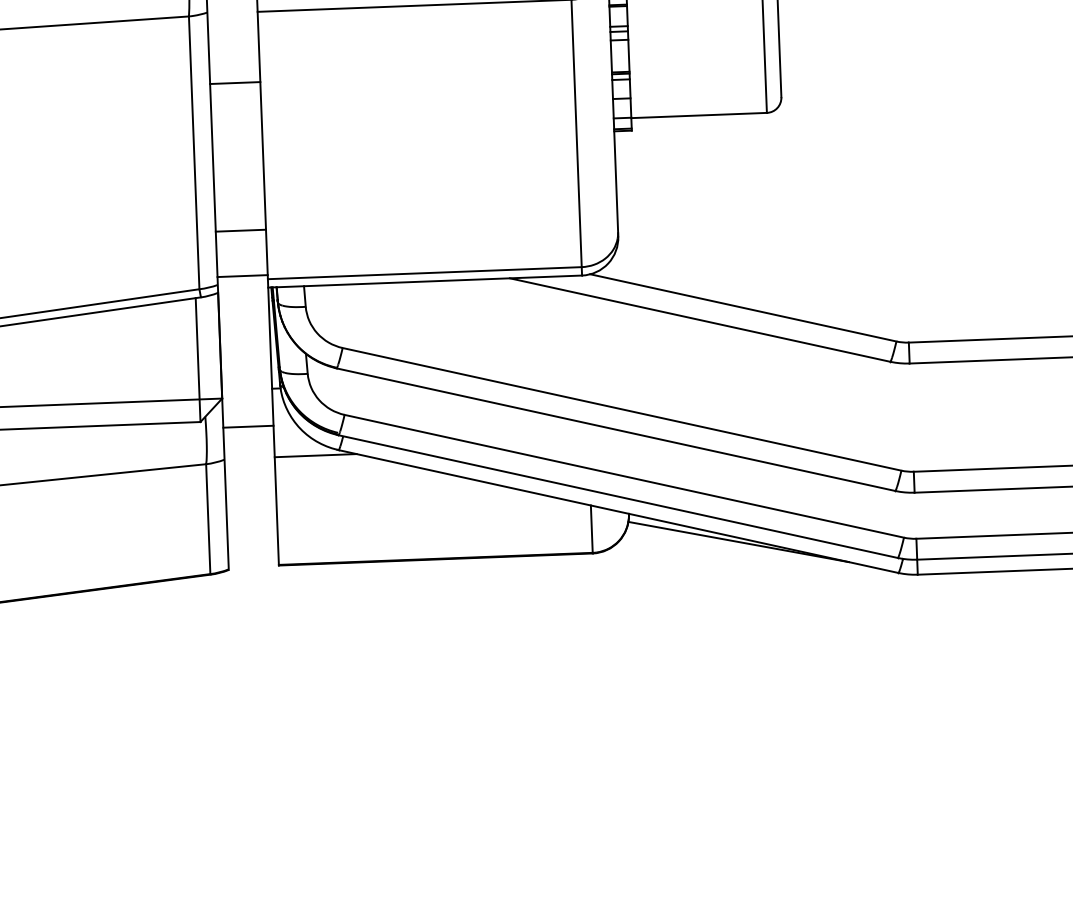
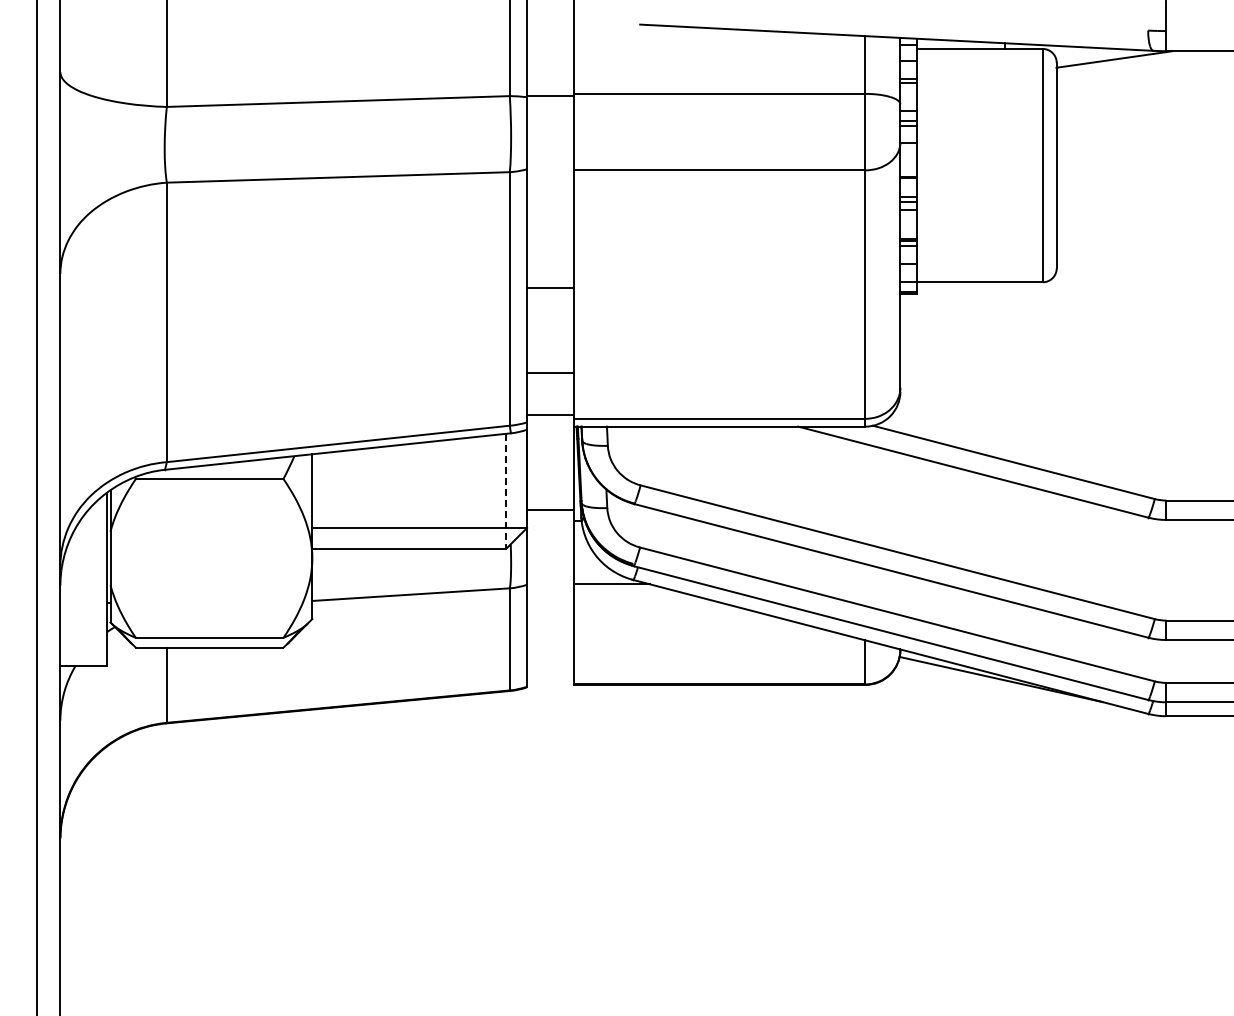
line: (235, 82) -> (550, 287), moved
line: (198, 360) -> (506, 491), solid -> dashed
line: (248, 427) -> (550, 510), moved

